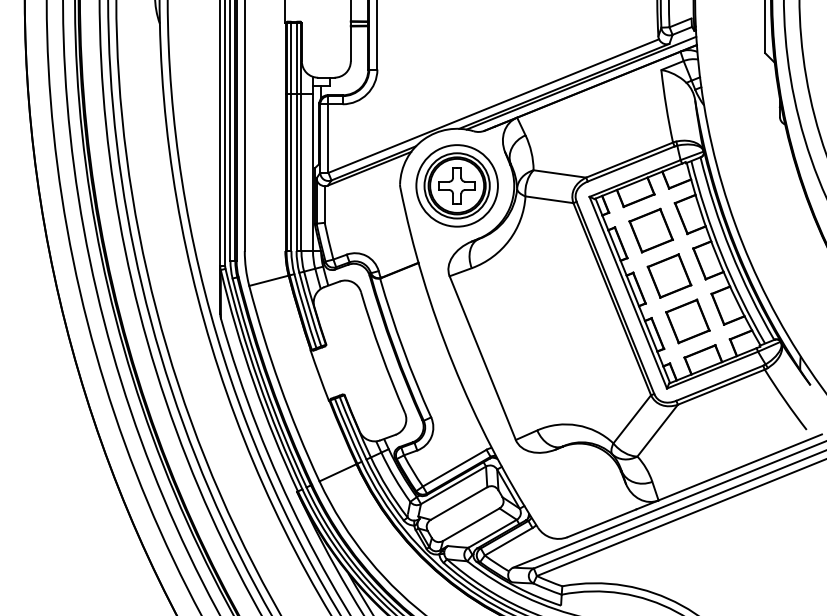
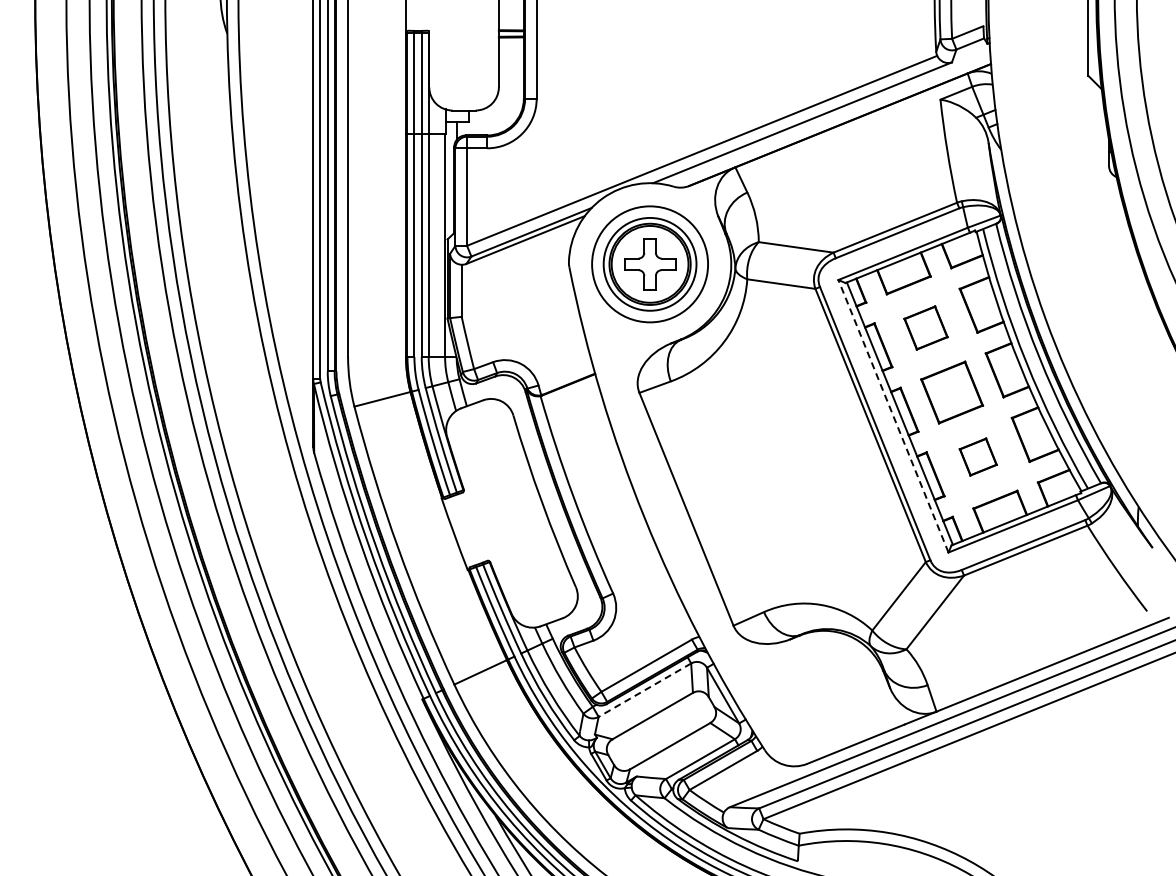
line: (581, 83) -> (826, 118), removed
part: (650, 230) -> (925, 327), size x0.7
line: (628, 292) -> (893, 416), solid -> dashed
part: (688, 321) -> (978, 456), size x0.6
line: (453, 485) -> (644, 690), solid -> dashed

